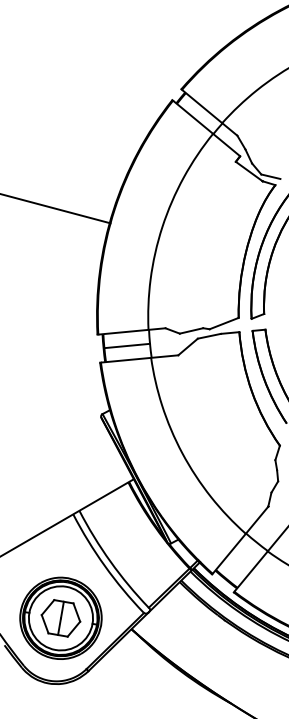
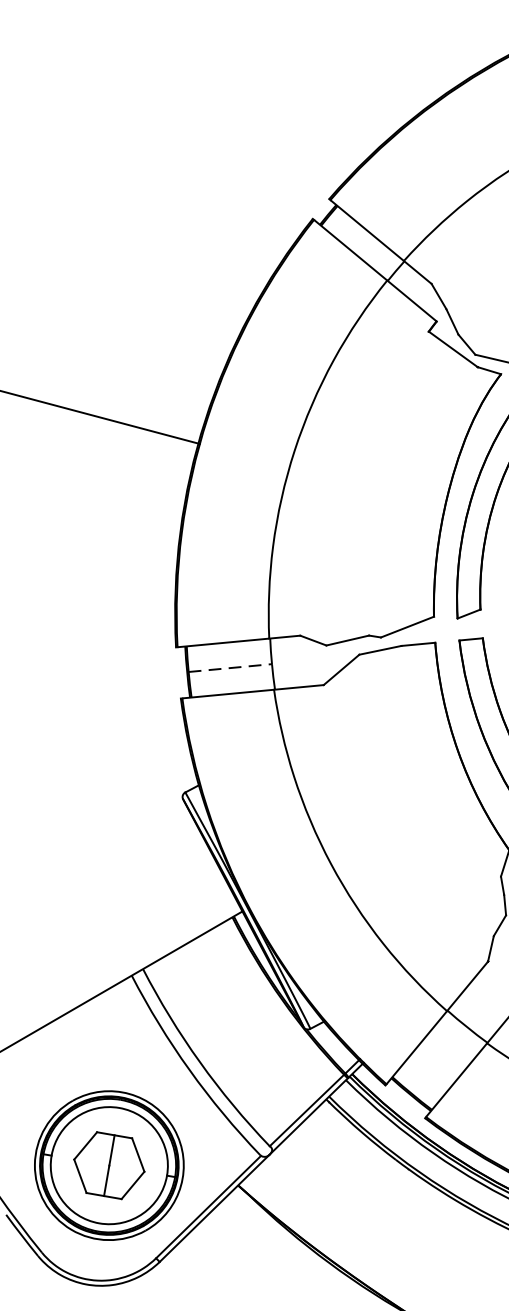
line: (127, 346) -> (230, 668), solid -> dashed

